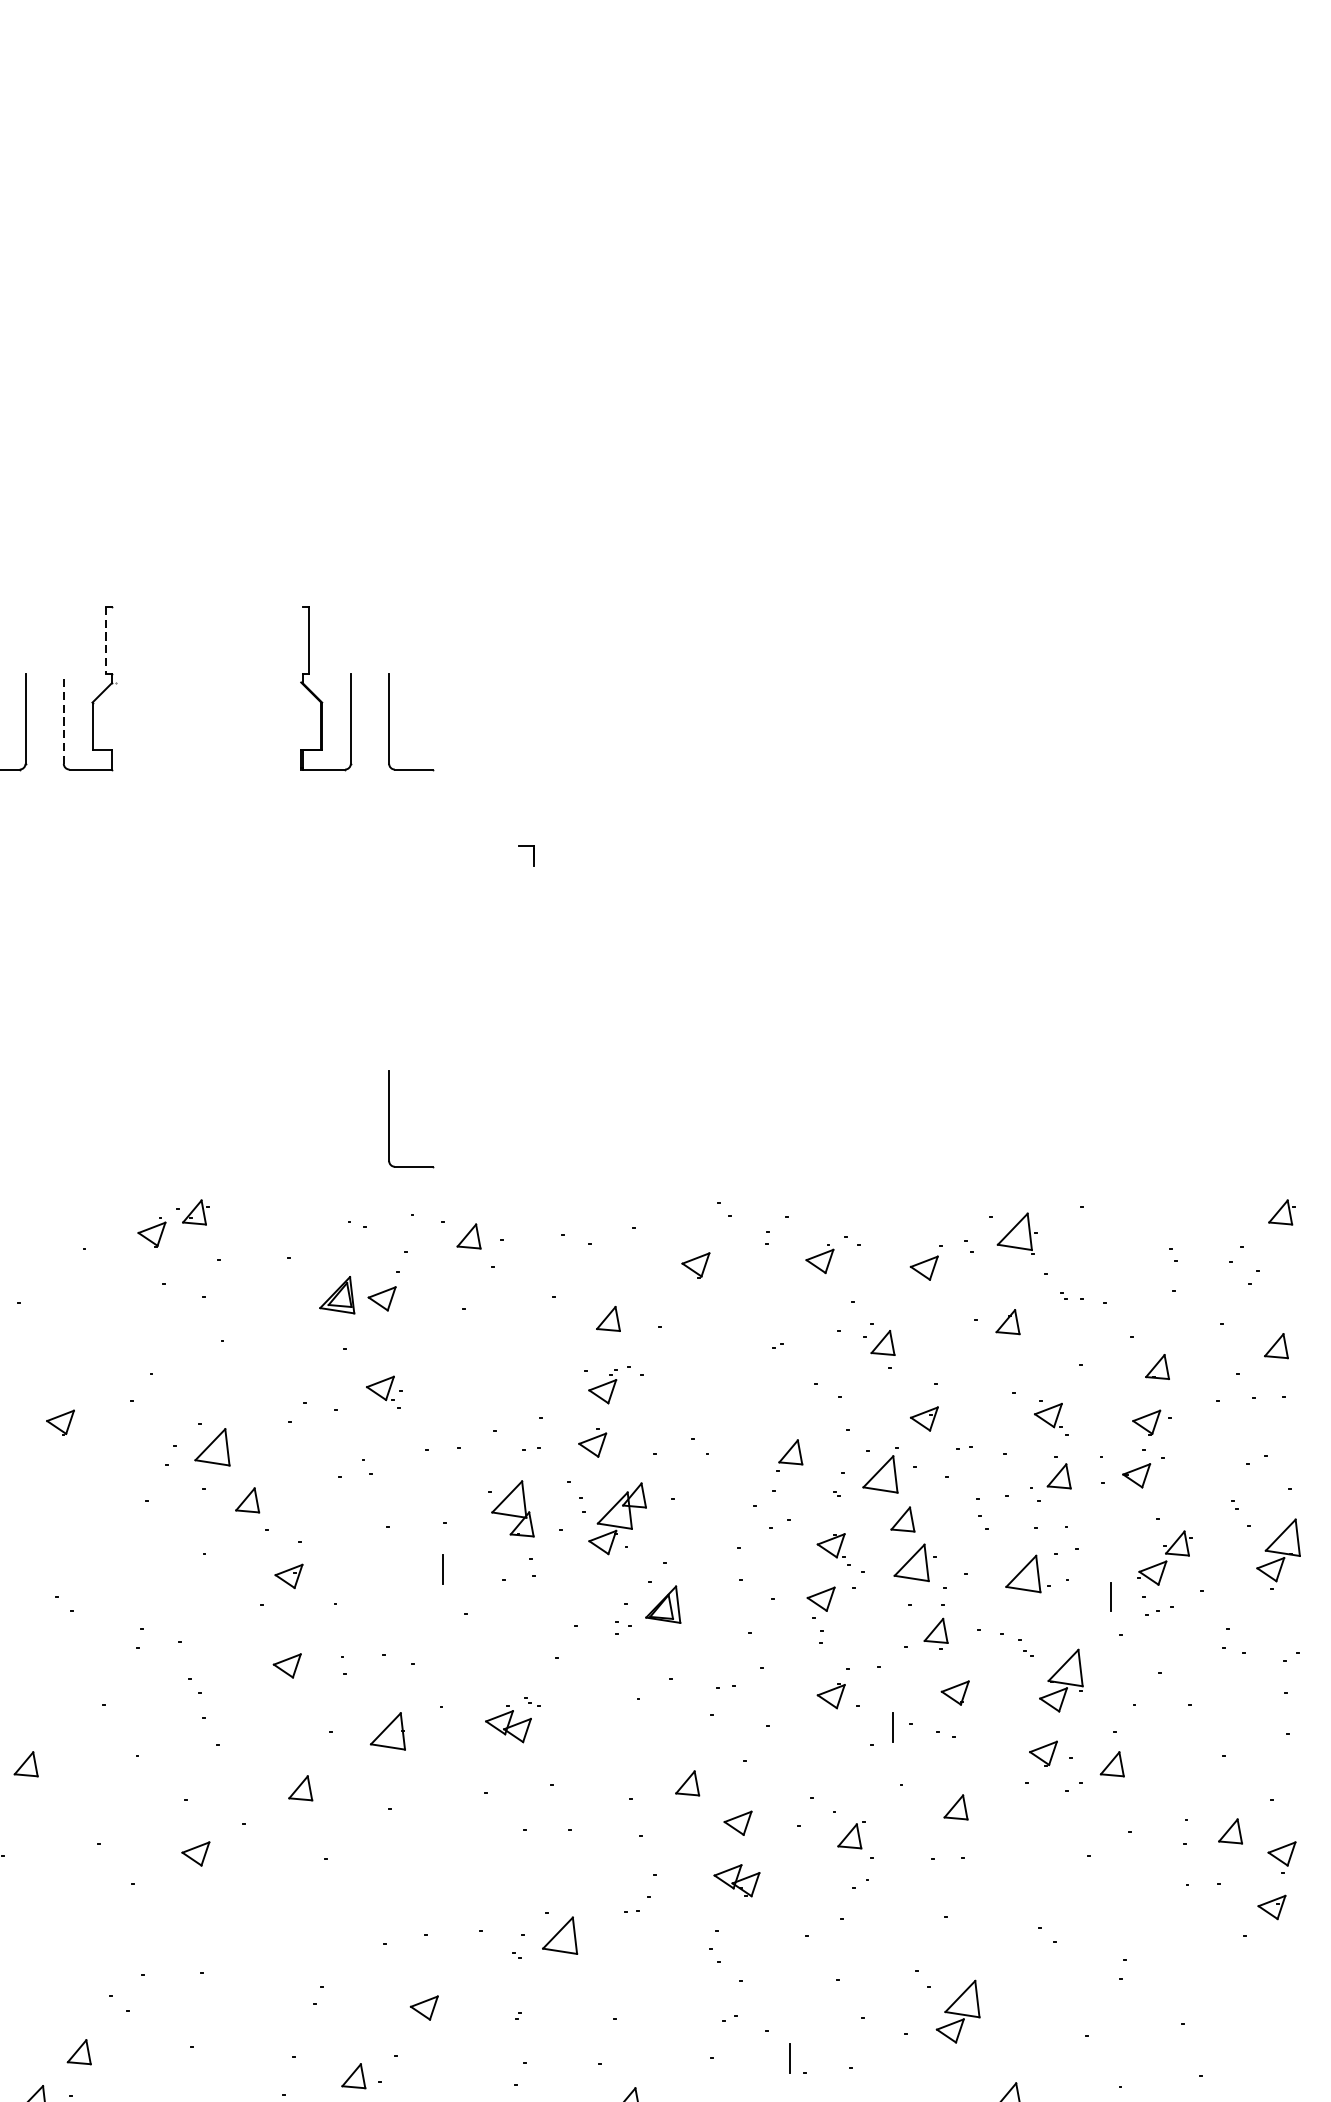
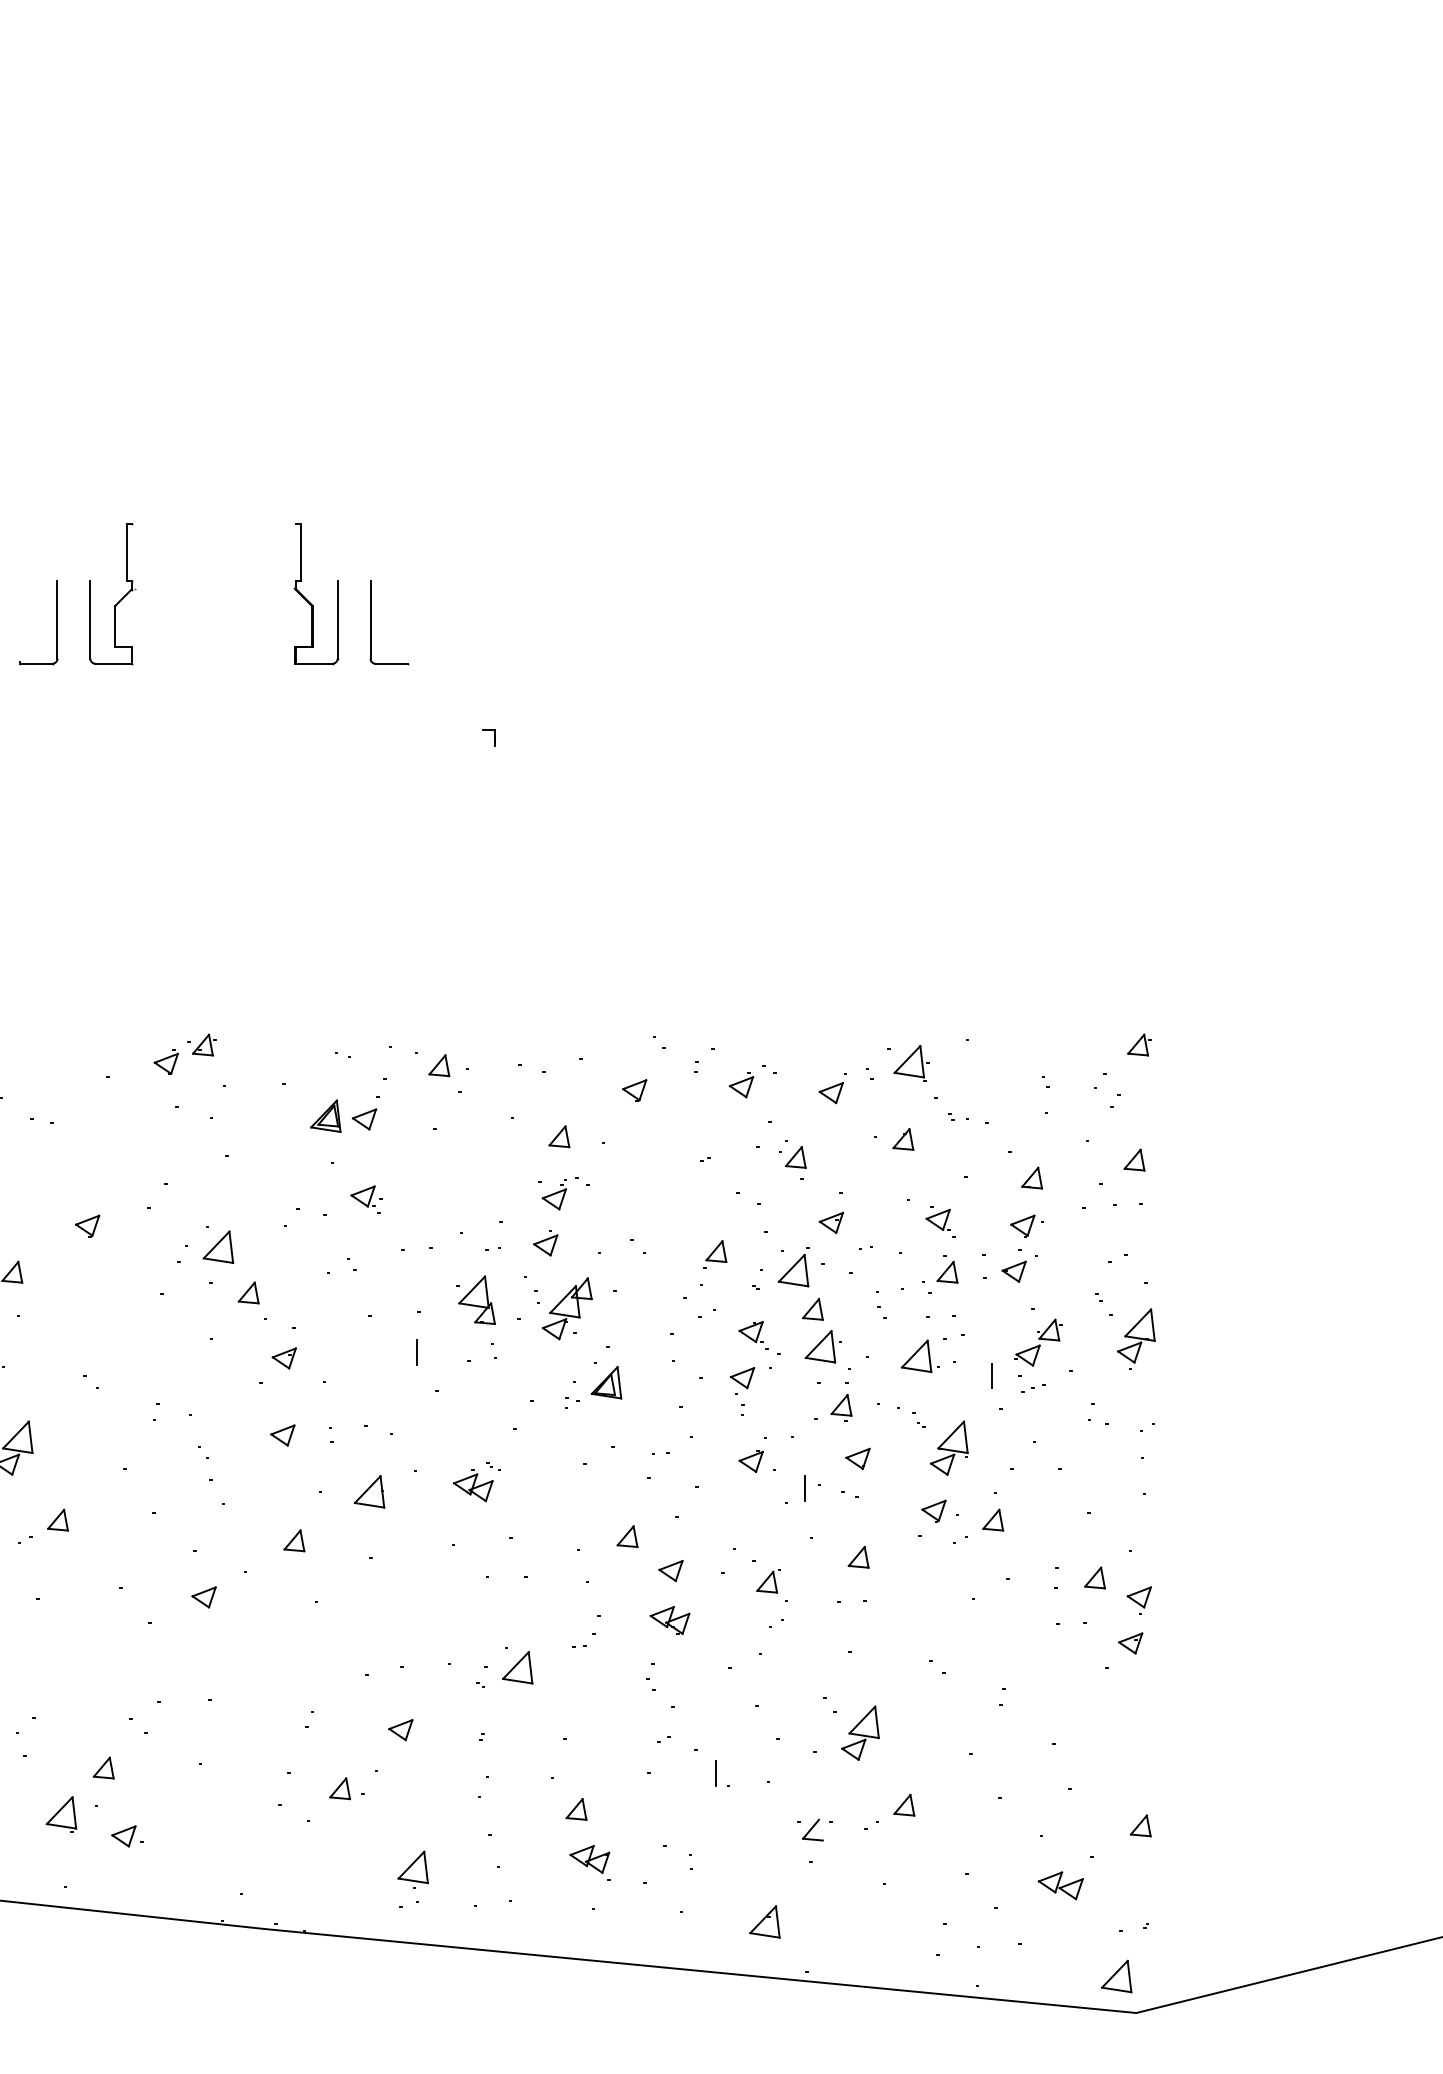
line: (105, 640) -> (126, 552), dashed -> solid
line: (63, 719) -> (90, 620), dashed -> solid
part: (390, 1118) -> (371, 964), removed

